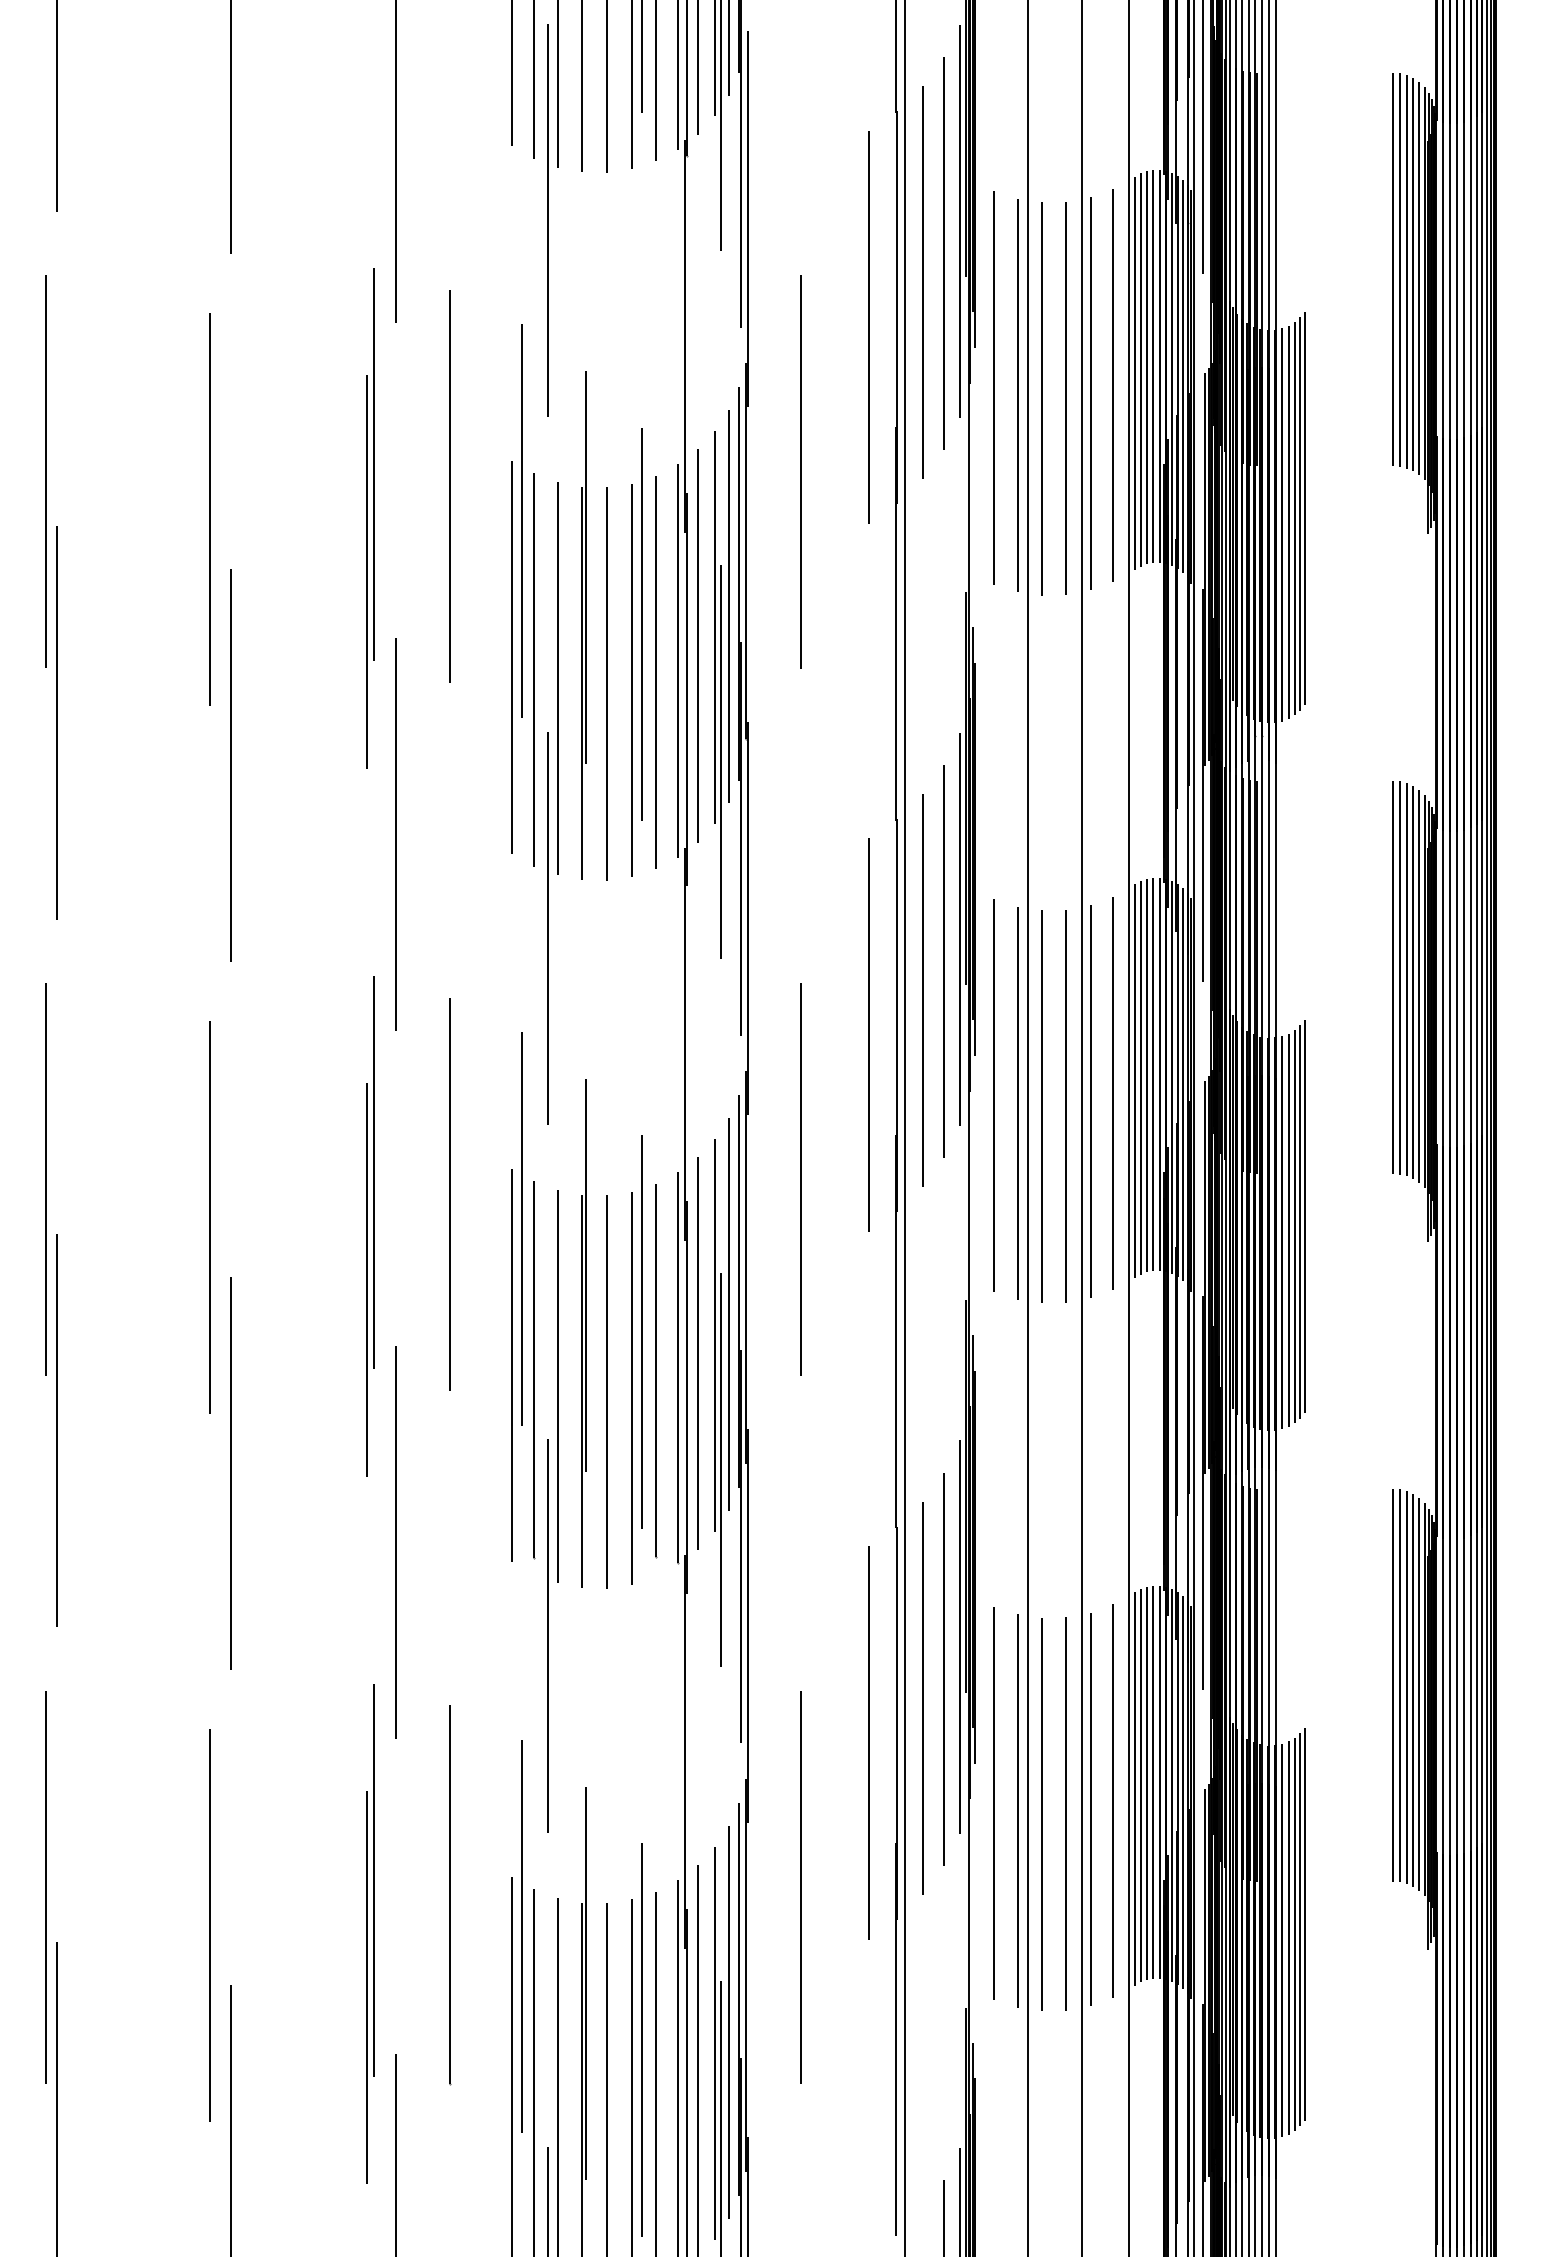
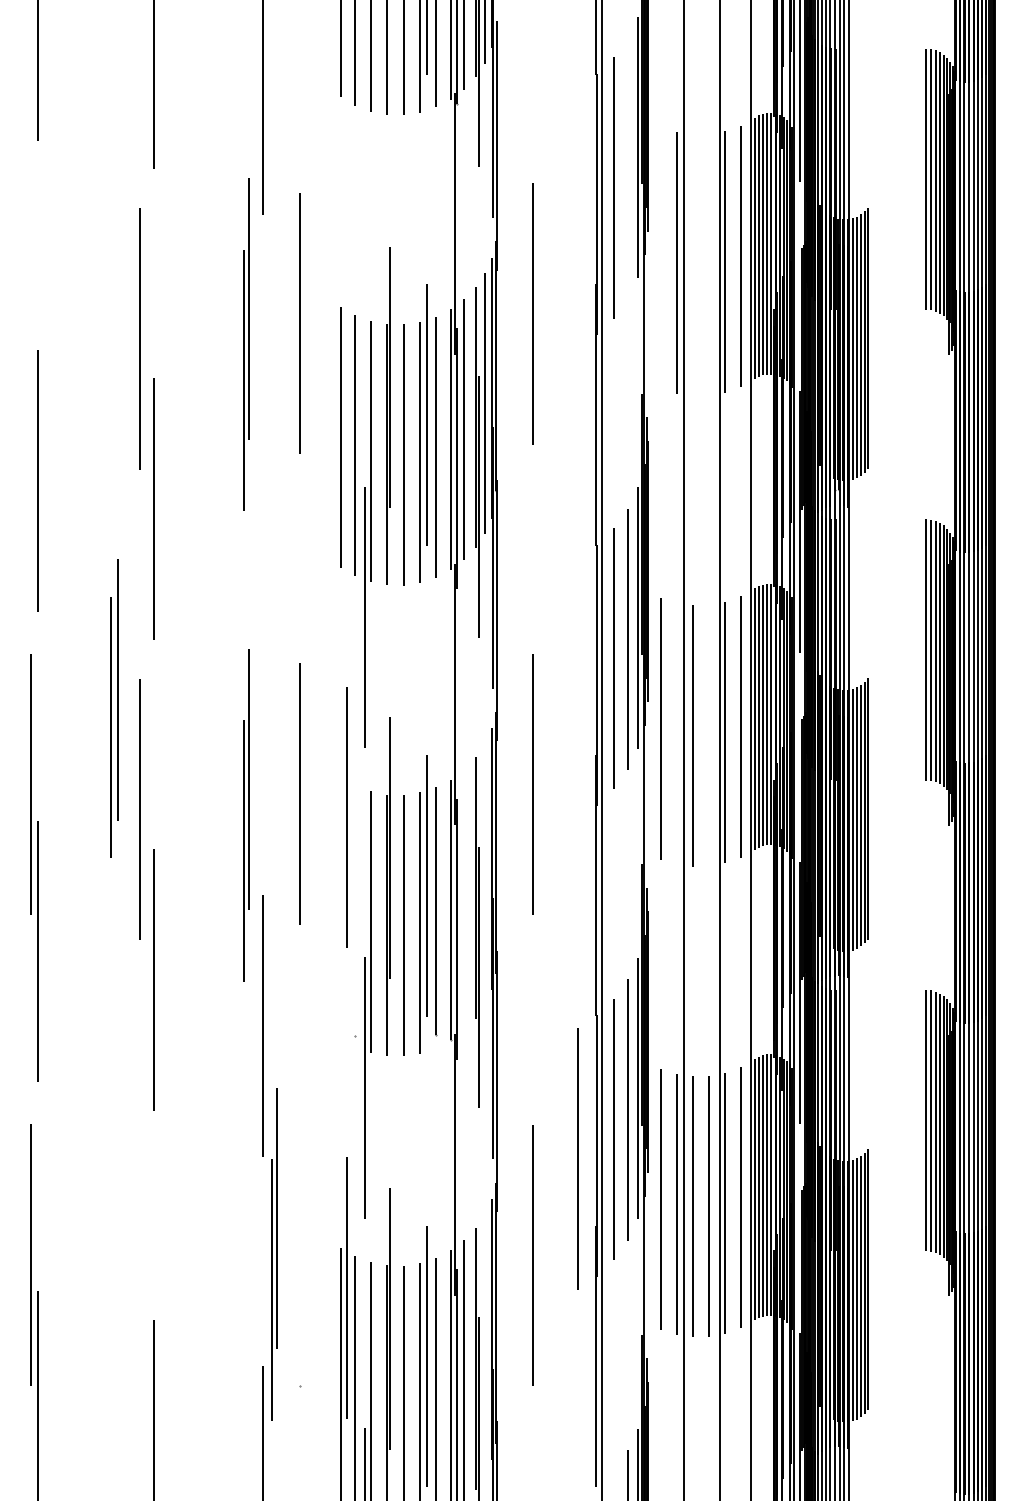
line: (547, 220) -> (364, 146), removed
line: (943, 253) -> (627, 168), removed
line: (869, 326) -> (578, 217), removed
line: (994, 387) -> (661, 257), removed
line: (1066, 397) -> (709, 264), removed
line: (1042, 399) -> (693, 265), removed
line: (45, 471) -> (30, 313), removed
line: (522, 520) -> (347, 346), removed
line: (396, 833) -> (263, 554), removed
line: (868, 1035) -> (577, 688), removed
part: (171, 1065) -> (114, 708), added
line: (1017, 1102) -> (676, 733), removed
line: (1066, 1105) -> (709, 735), removed
line: (729, 1314) -> (485, 874), removed
line: (698, 1354) -> (464, 900), removed
line: (511, 1364) -> (340, 907), removed
line: (534, 1369) -> (355, 910), removed
line: (450, 1893) -> (299, 1259), removed
line: (209, 1925) -> (139, 1280), removed
part: (370, 1934) -> (274, 1254), moved
line: (729, 2021) -> (485, 1344), removed

